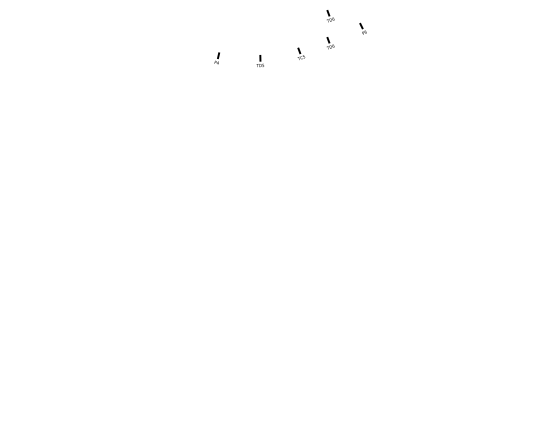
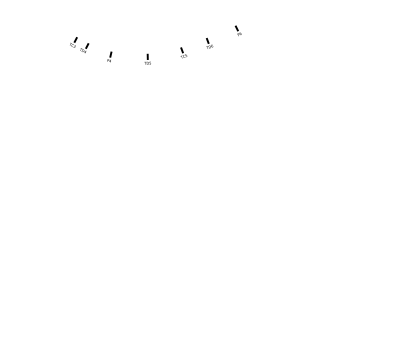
part: (330, 16) -> (209, 20), removed
part: (182, 44) -> (79, 44), added

